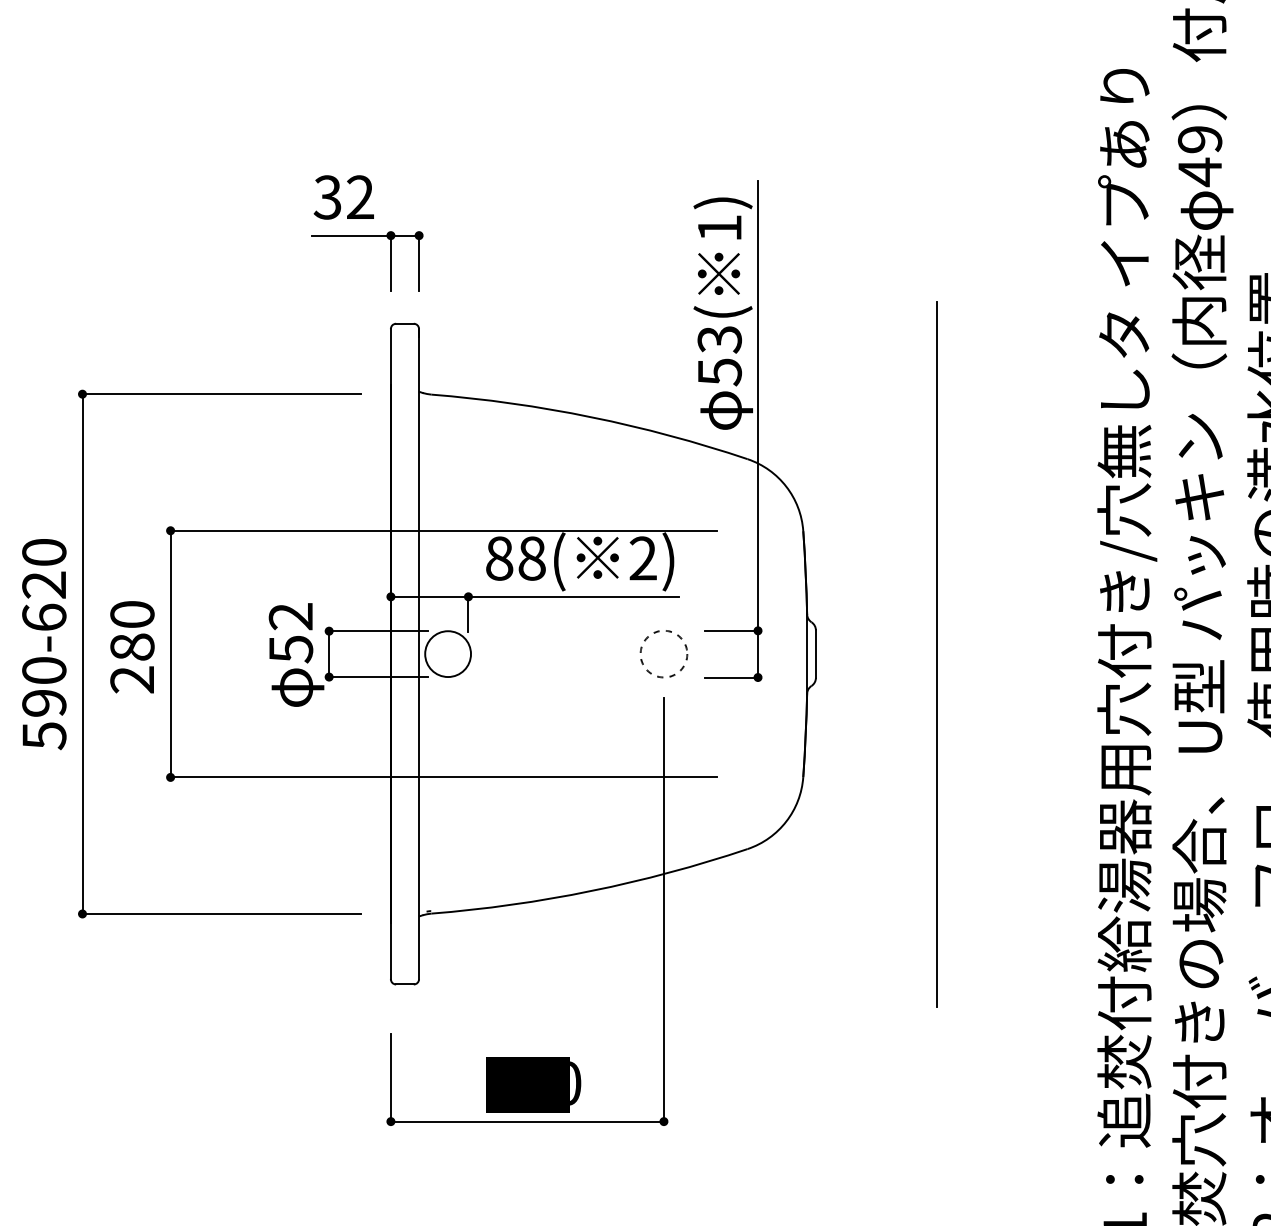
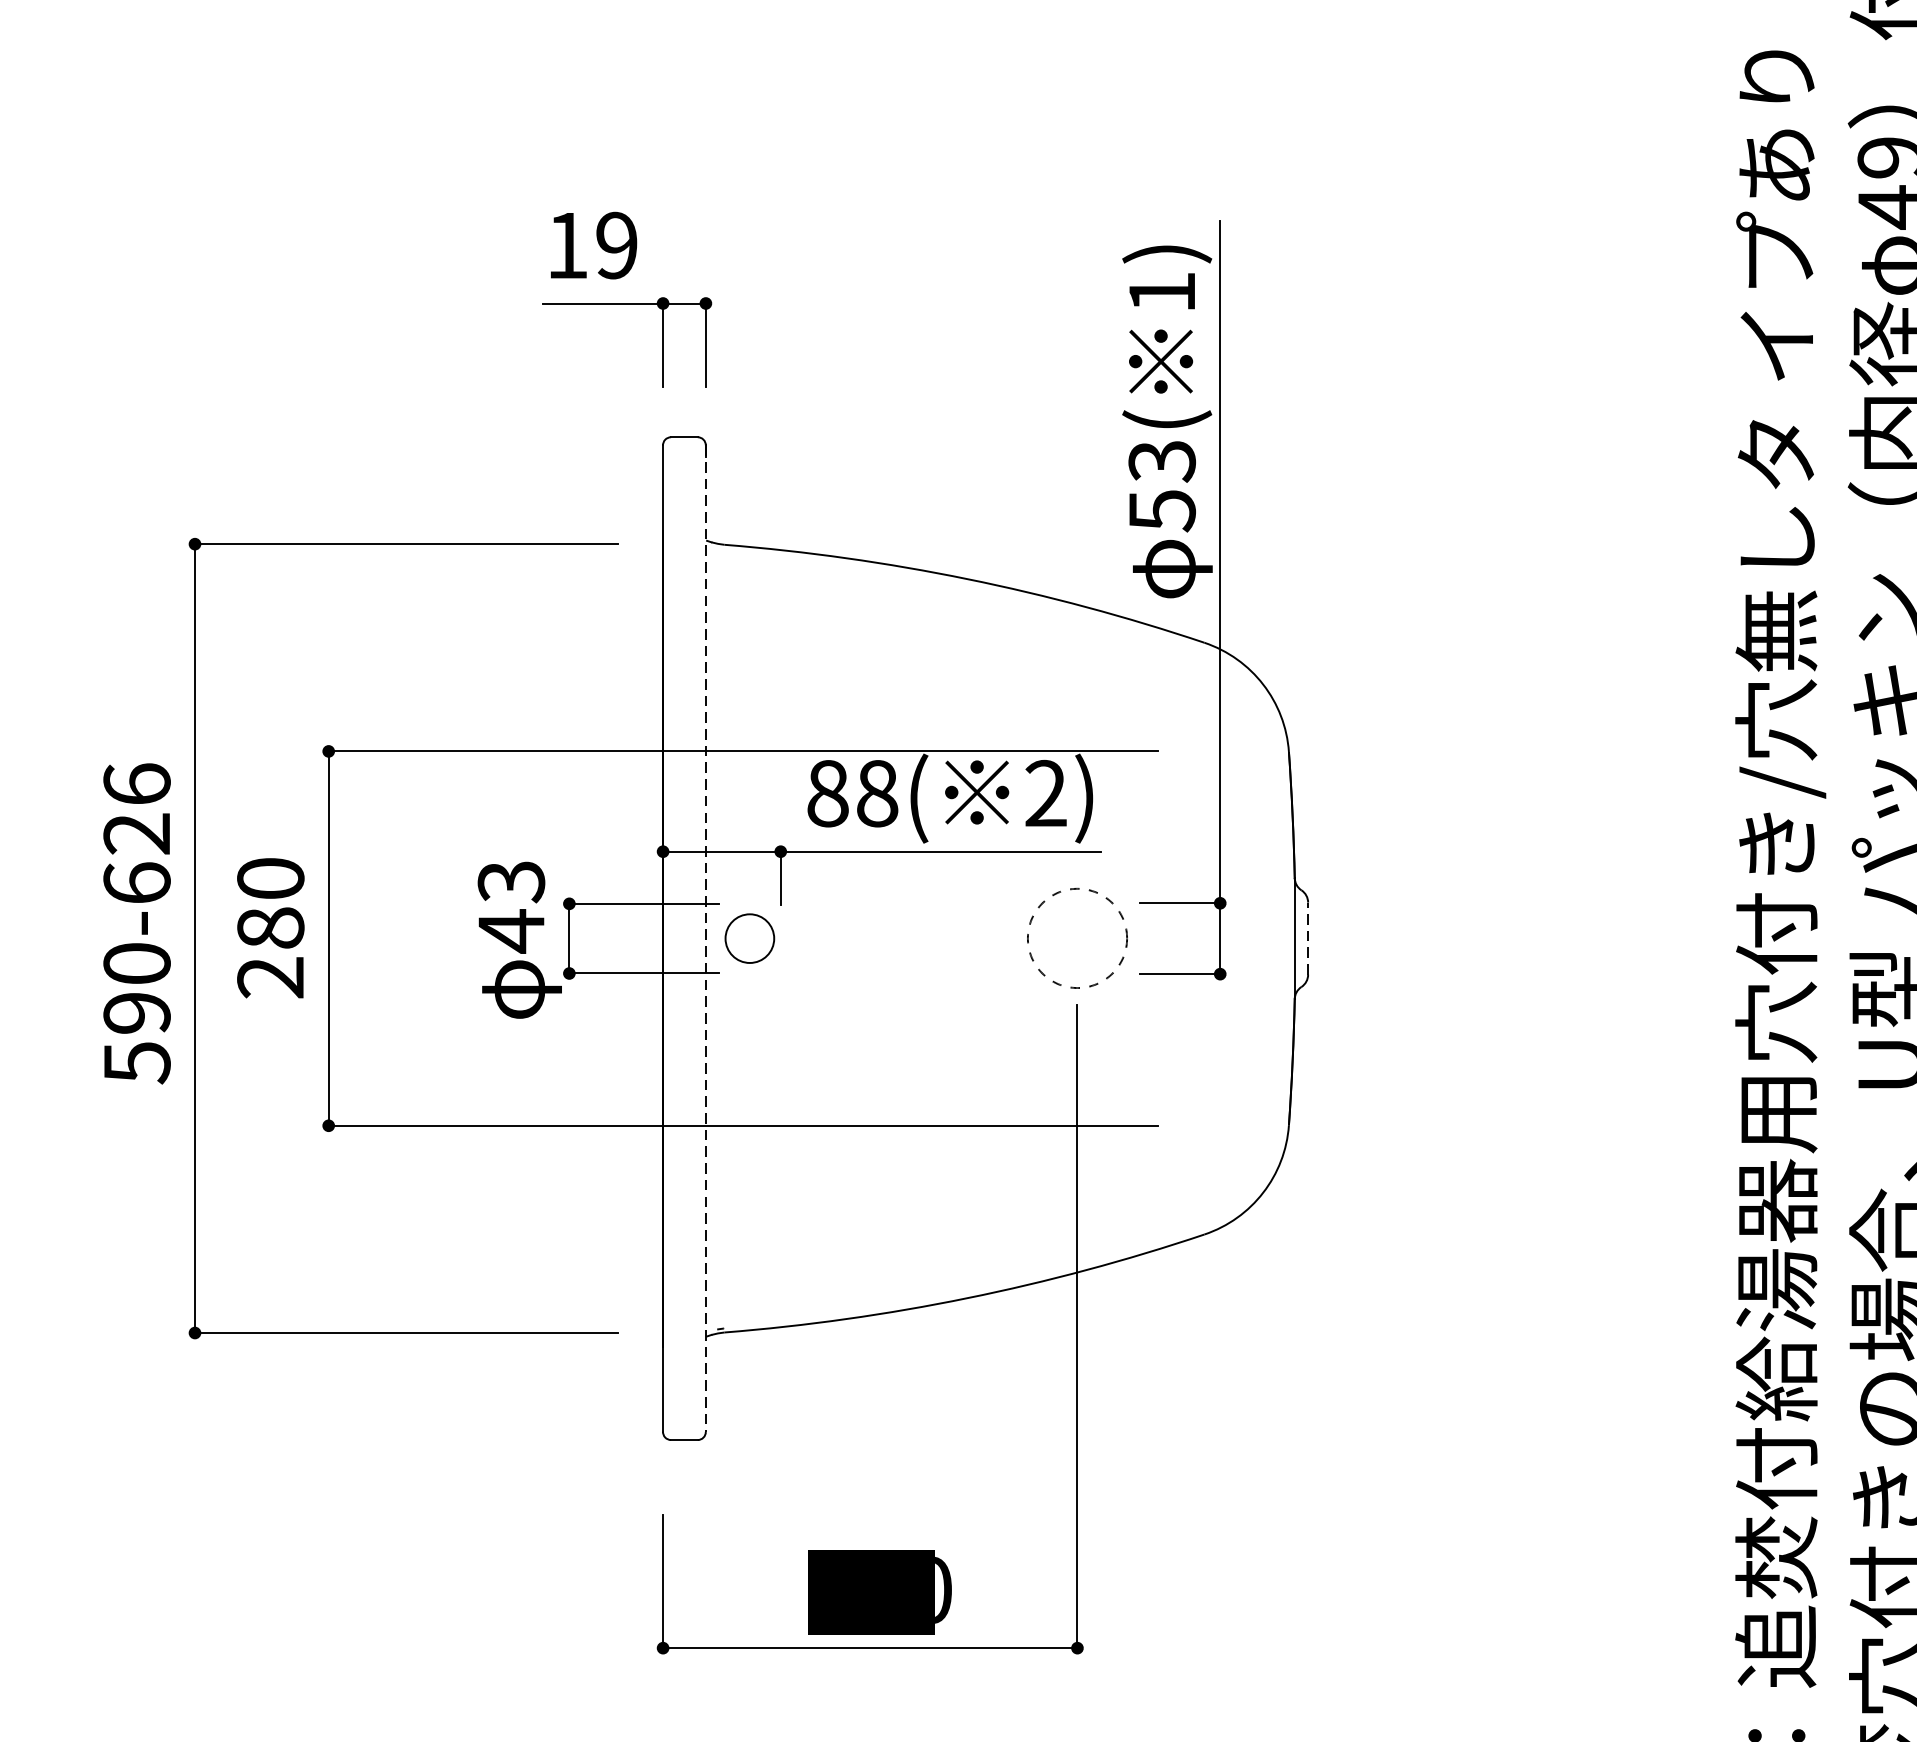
text: (343, 197) -> (591, 245), 32 -> 19
text: (44, 551) -> (137, 782), 590-620 -> 590-626
text: (291, 633) -> (512, 907), 52 -> 43
line: (937, 653) -> (1492, 937), removed
line: (419, 654) -> (706, 939), solid -> dashed
circle: (448, 654) -> (750, 939), size x0.7
circle: (663, 654) -> (1076, 939), size x1.4
line: (815, 654) -> (1307, 939), solid -> dashed

